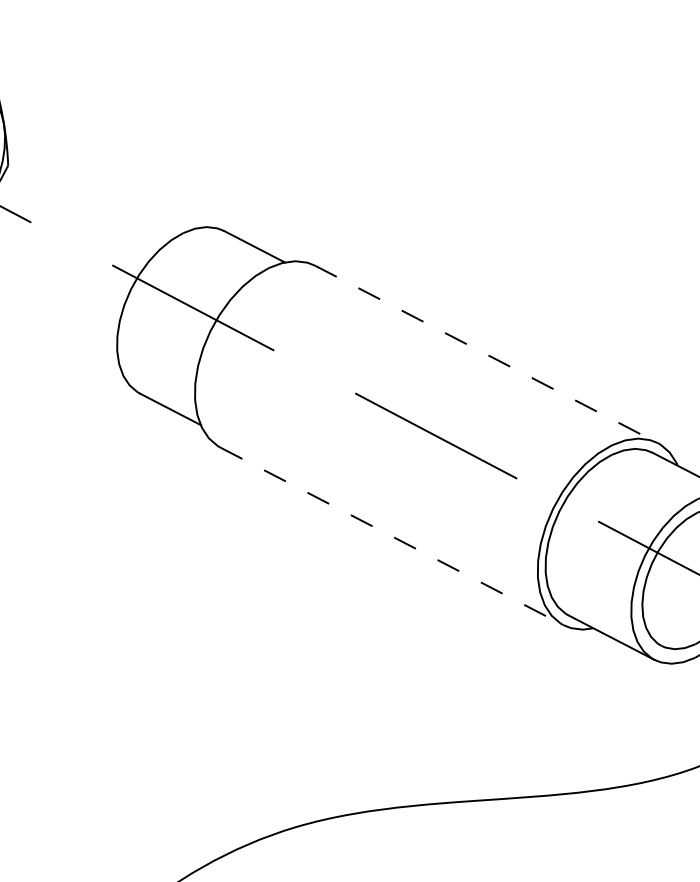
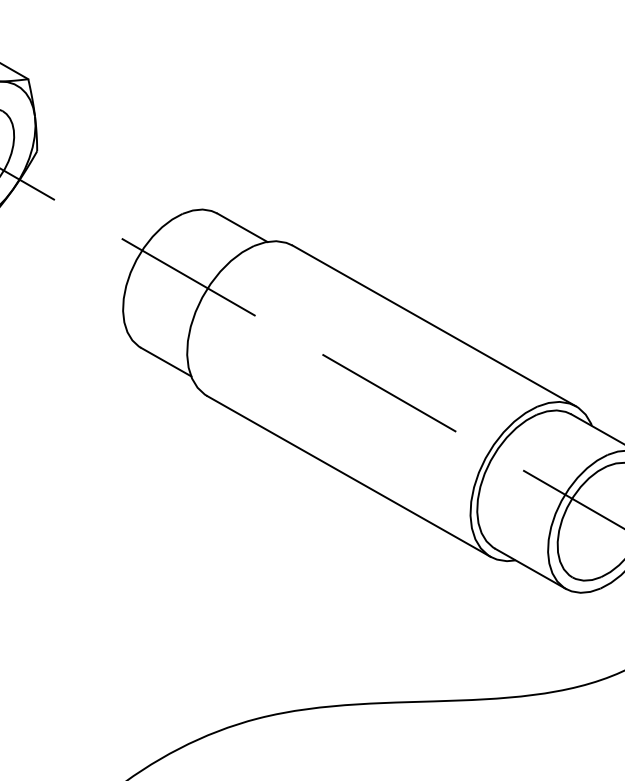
line: (486, 353) -> (434, 325), dashed -> solid
line: (391, 536) -> (348, 476), dashed -> solid

